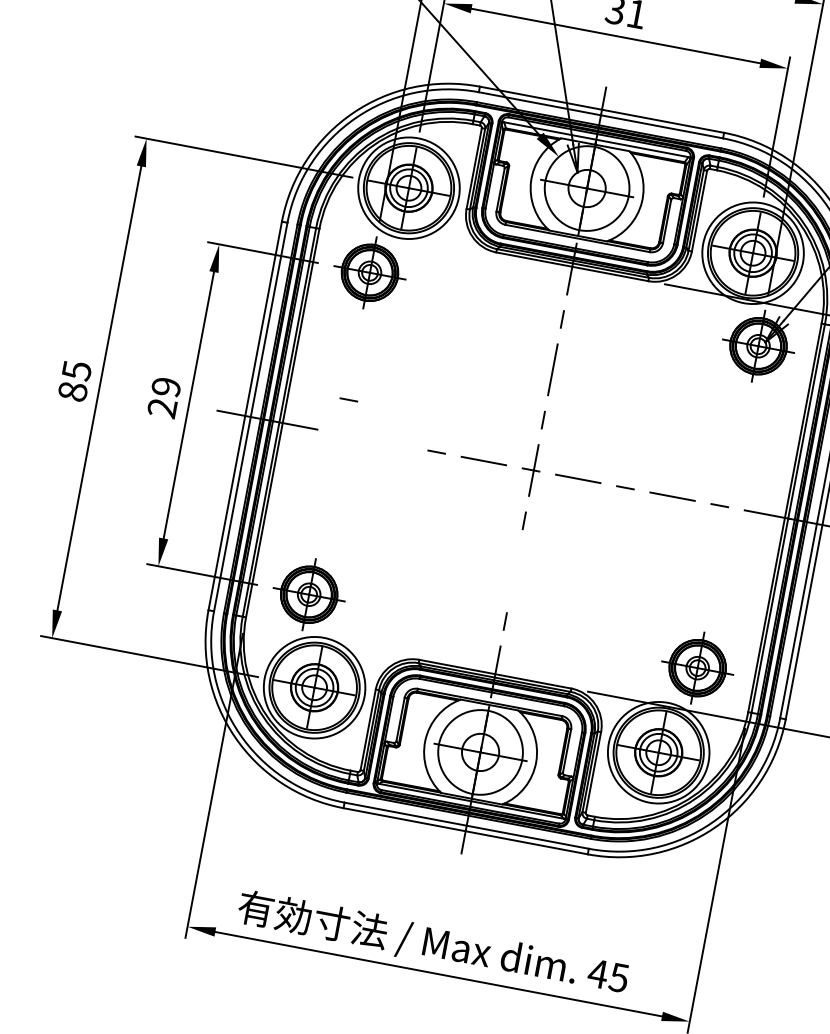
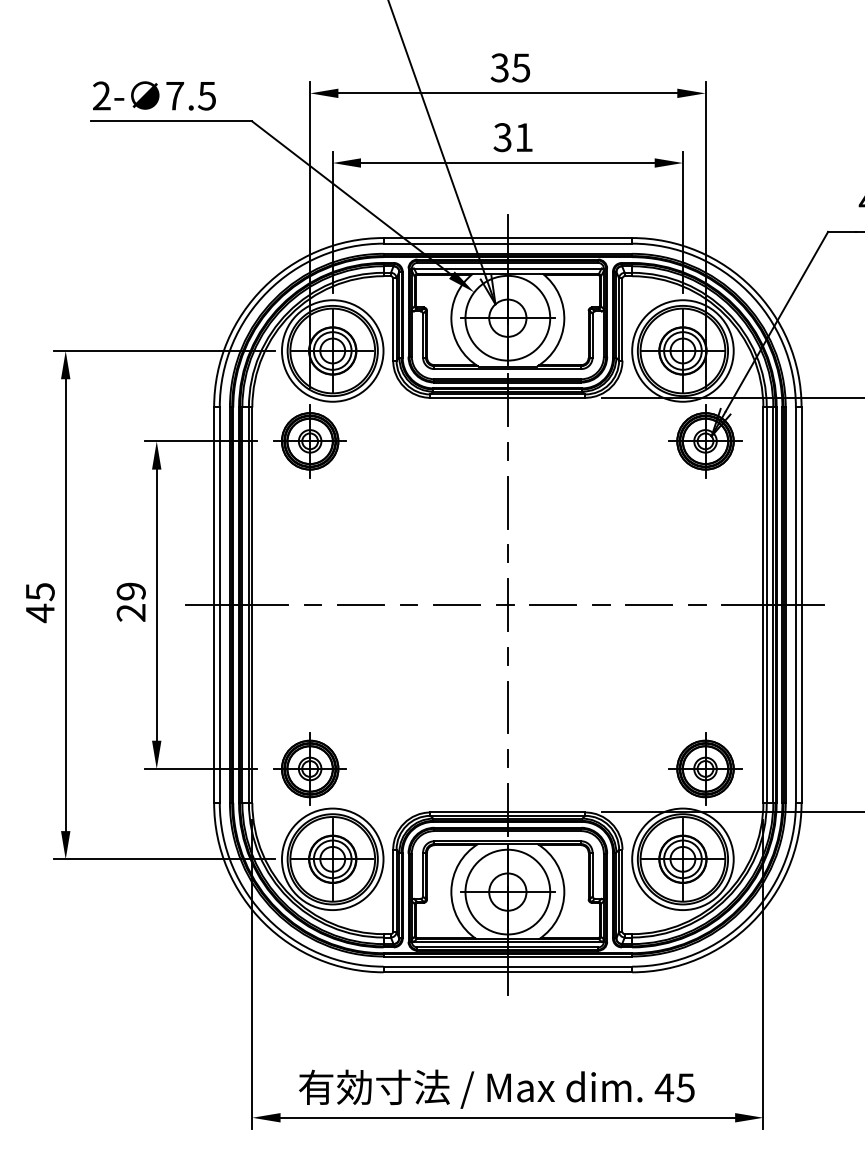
text: (72, 391) -> (39, 613), 85 -> 45
line: (348, 399) -> (312, 604), moved
line: (389, 443) -> (360, 605), added
line: (514, 570) -> (507, 707), added

